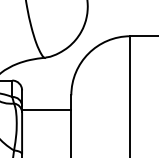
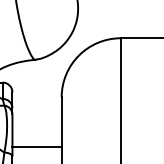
line: (46, 110) -> (36, 147), moved

